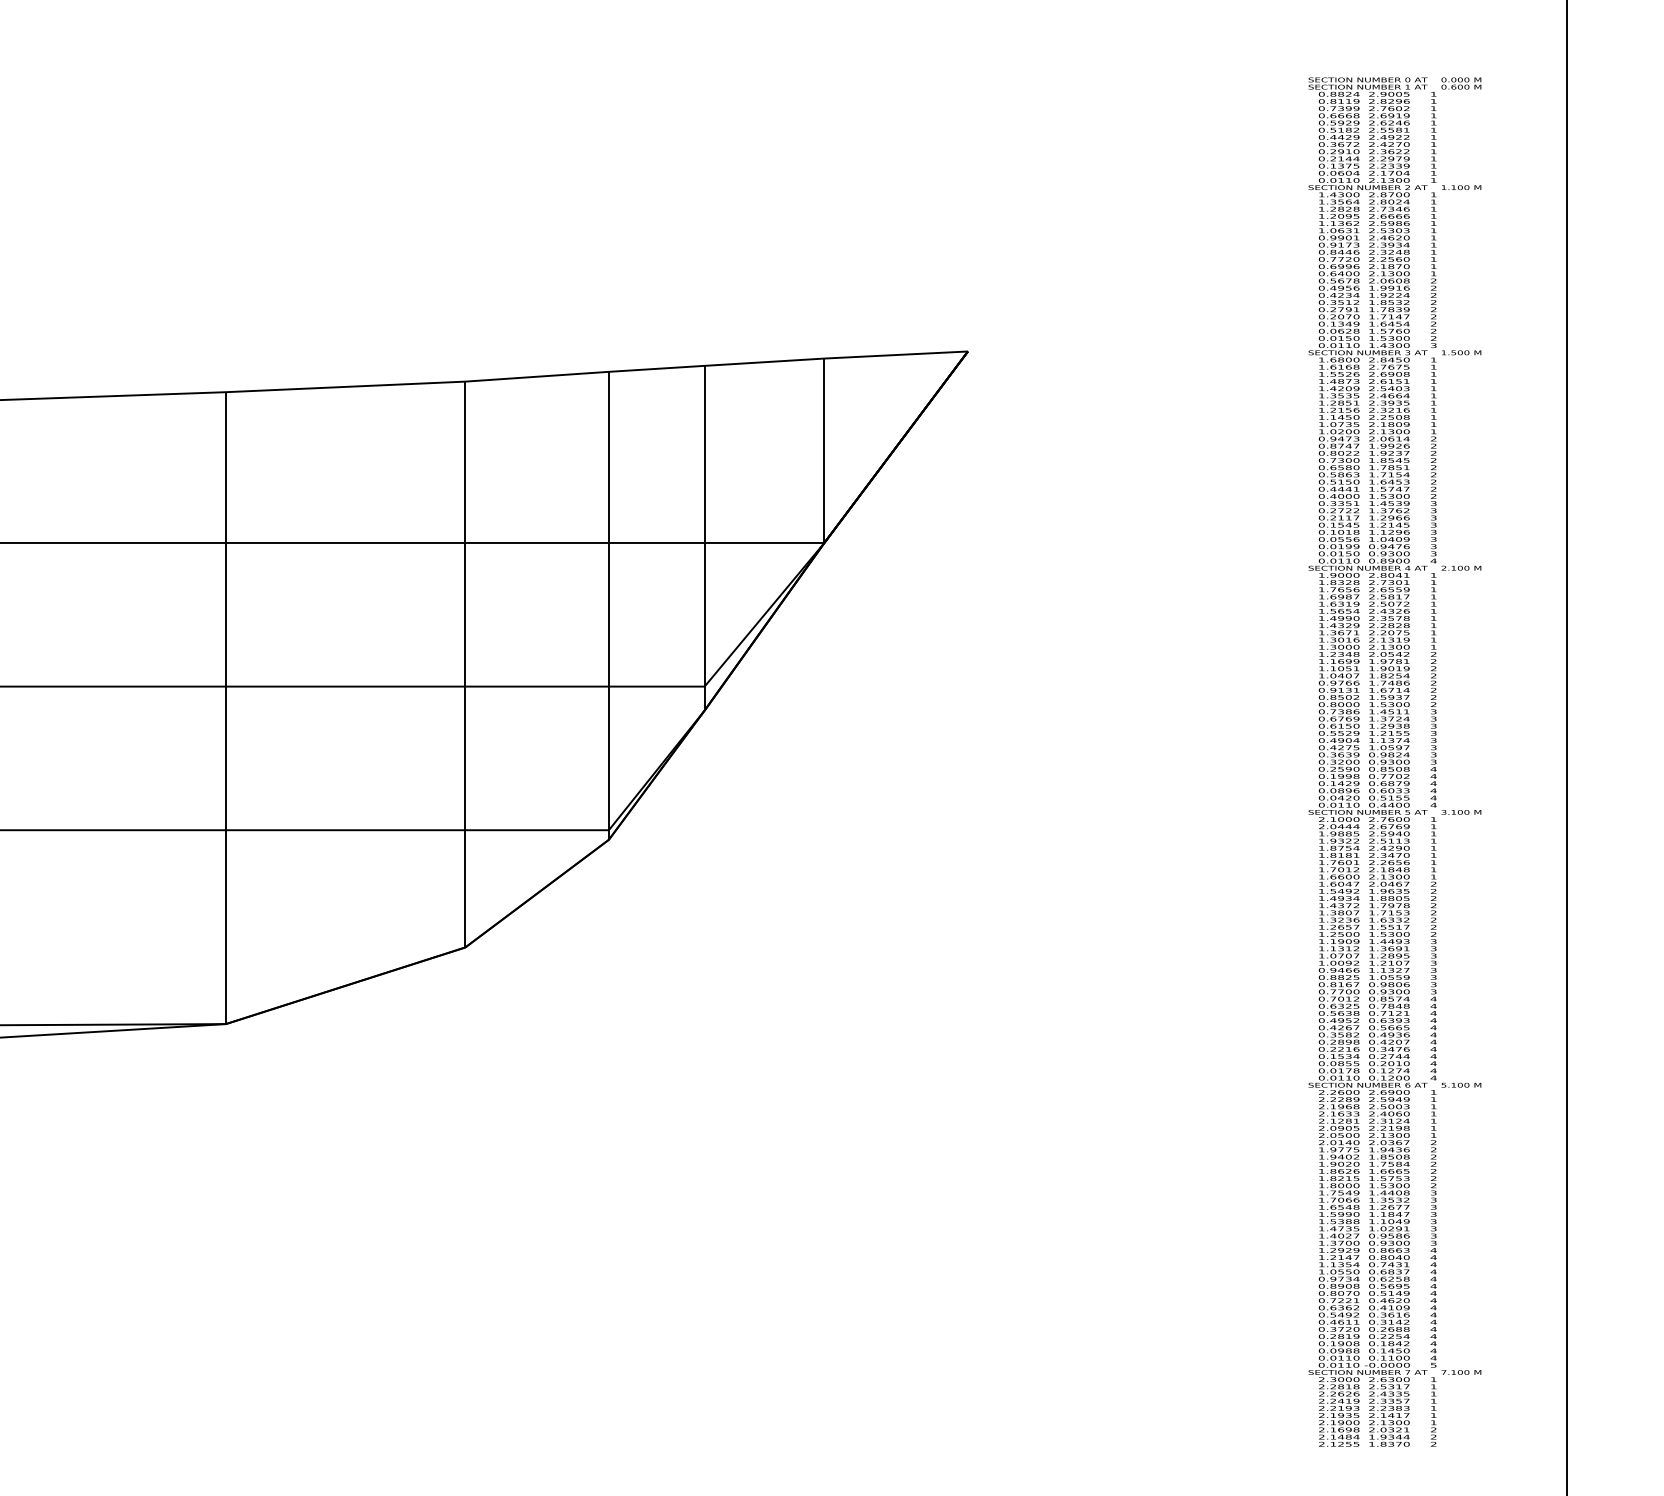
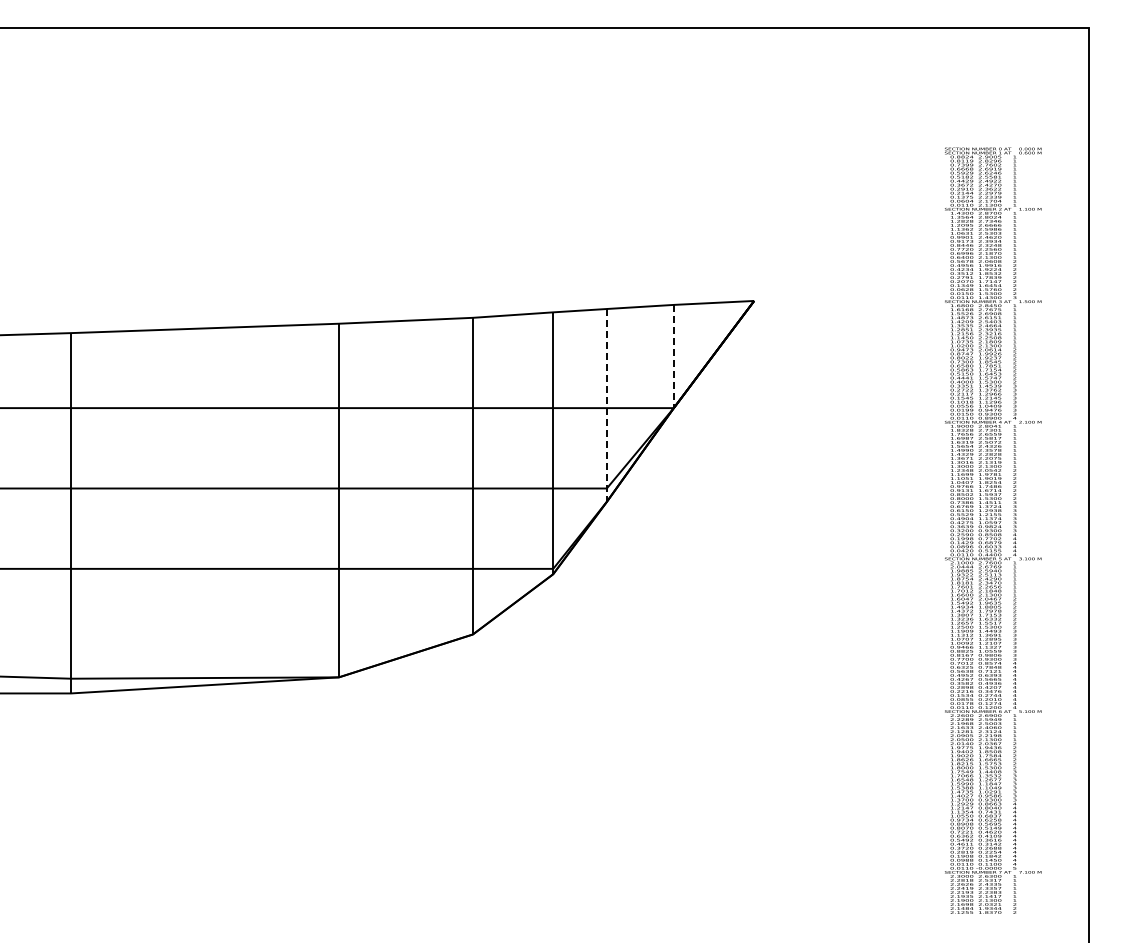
line: (823, 450) -> (673, 356), solid -> dashed
line: (704, 538) -> (606, 405), solid -> dashed

